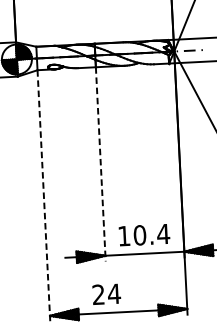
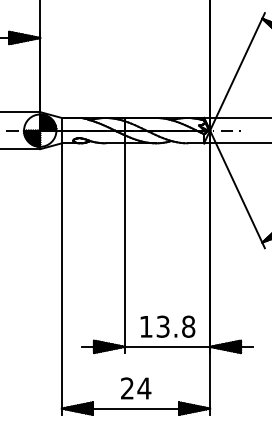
line: (100, 164) -> (124, 248), dashed -> solid
line: (43, 196) -> (61, 279), dashed -> solid
text: (151, 234) -> (175, 326), 10.4 -> 13.8
text: (107, 294) -> (136, 388), moved

